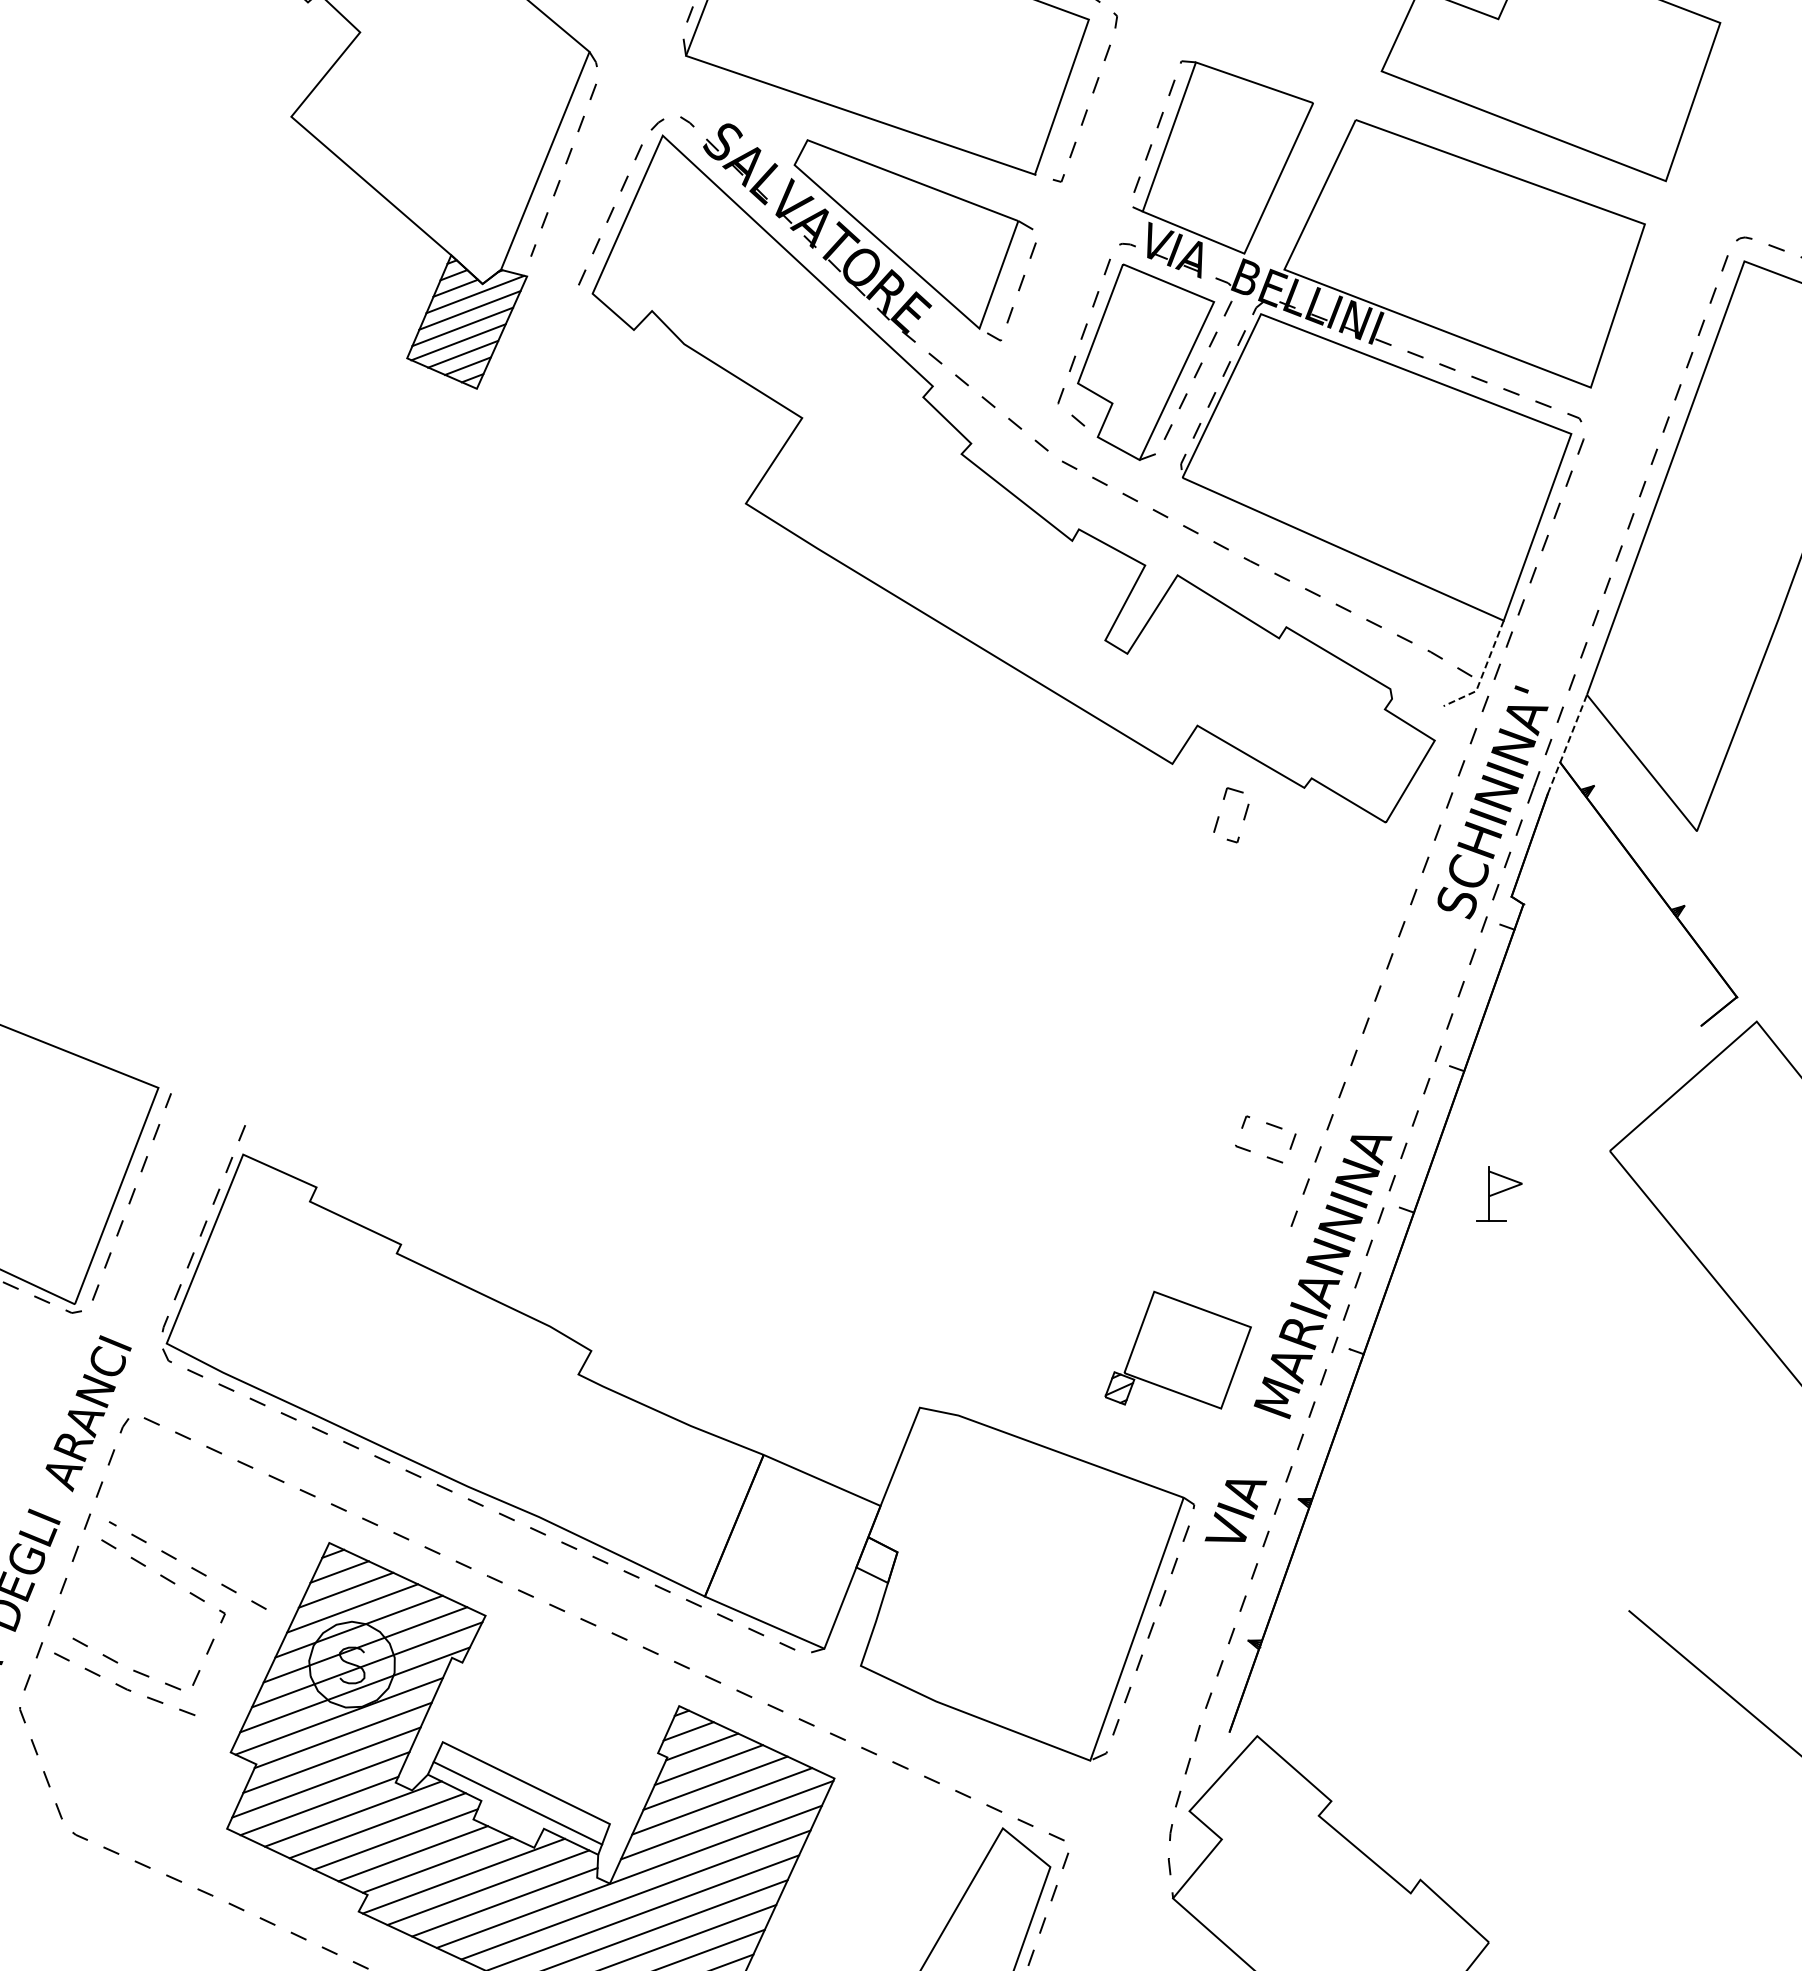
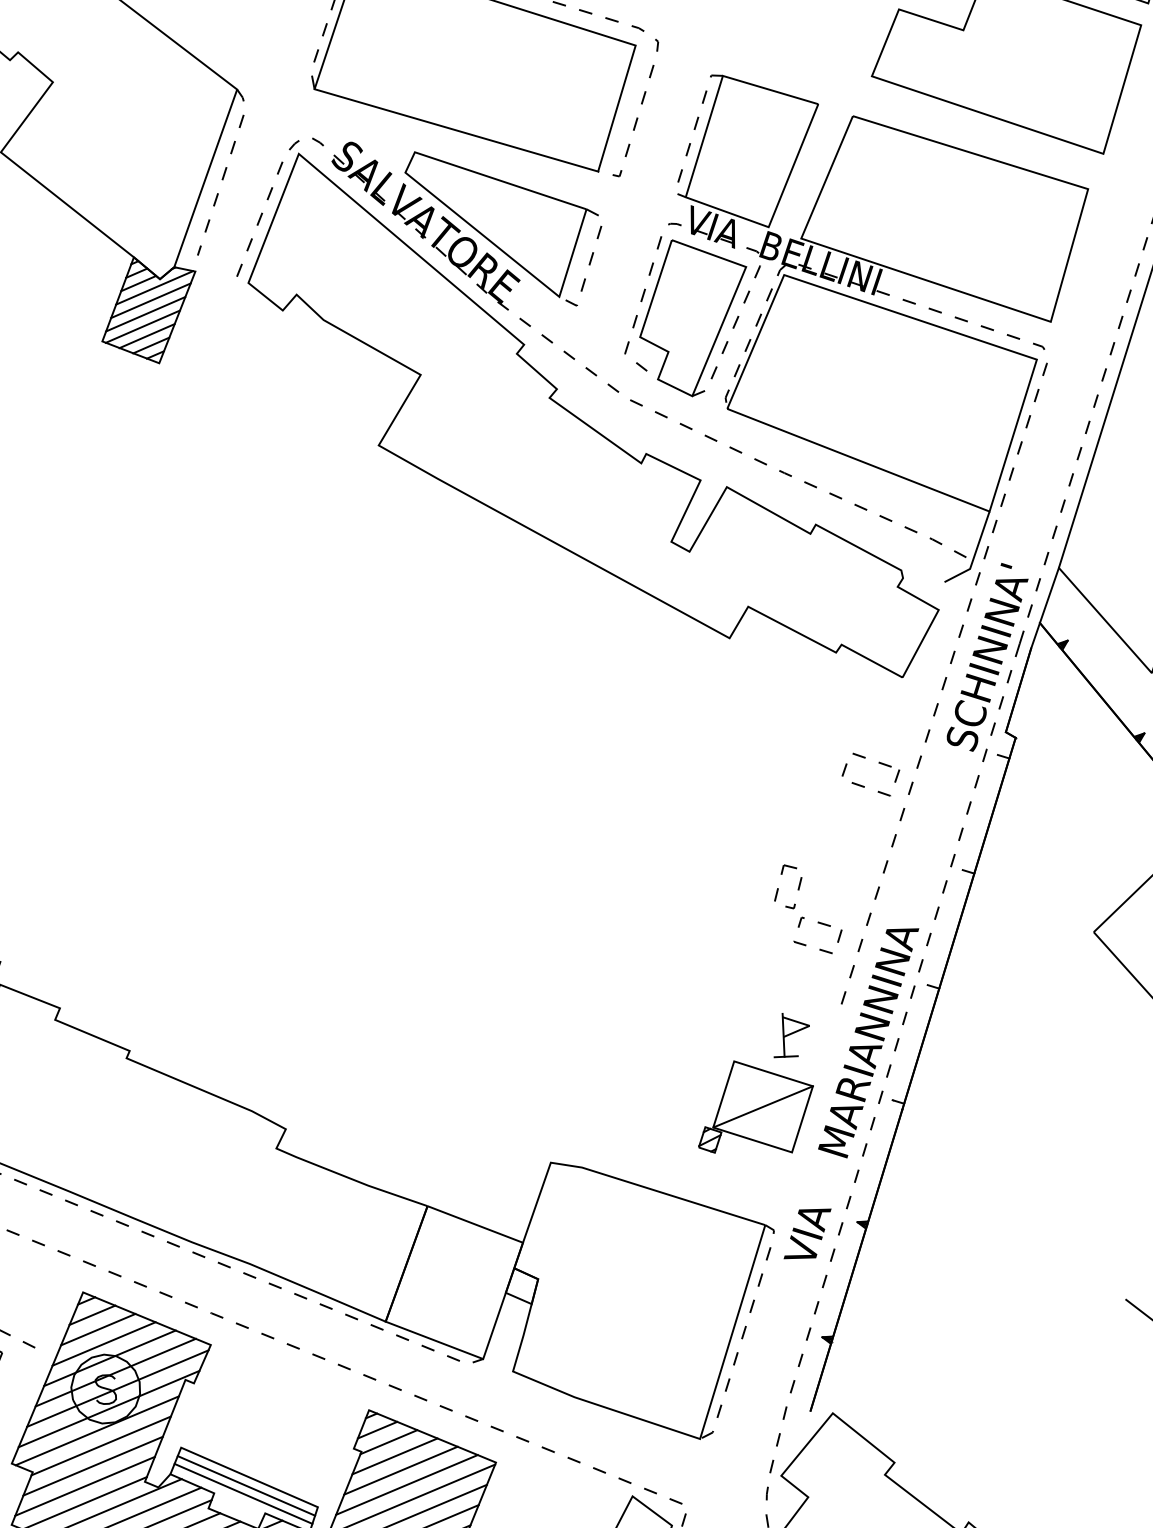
line: (1483, 673) -> (975, 554), dashed -> solid
line: (1567, 743) -> (1045, 607), dashed -> solid
part: (1219, 816) -> (778, 888), moved
part: (1331, 955) -> (863, 785), added
part: (1499, 1193) -> (791, 1034), moved
line: (1187, 1350) -> (762, 1107), added
line: (521, 1793) -> (246, 1485), added

